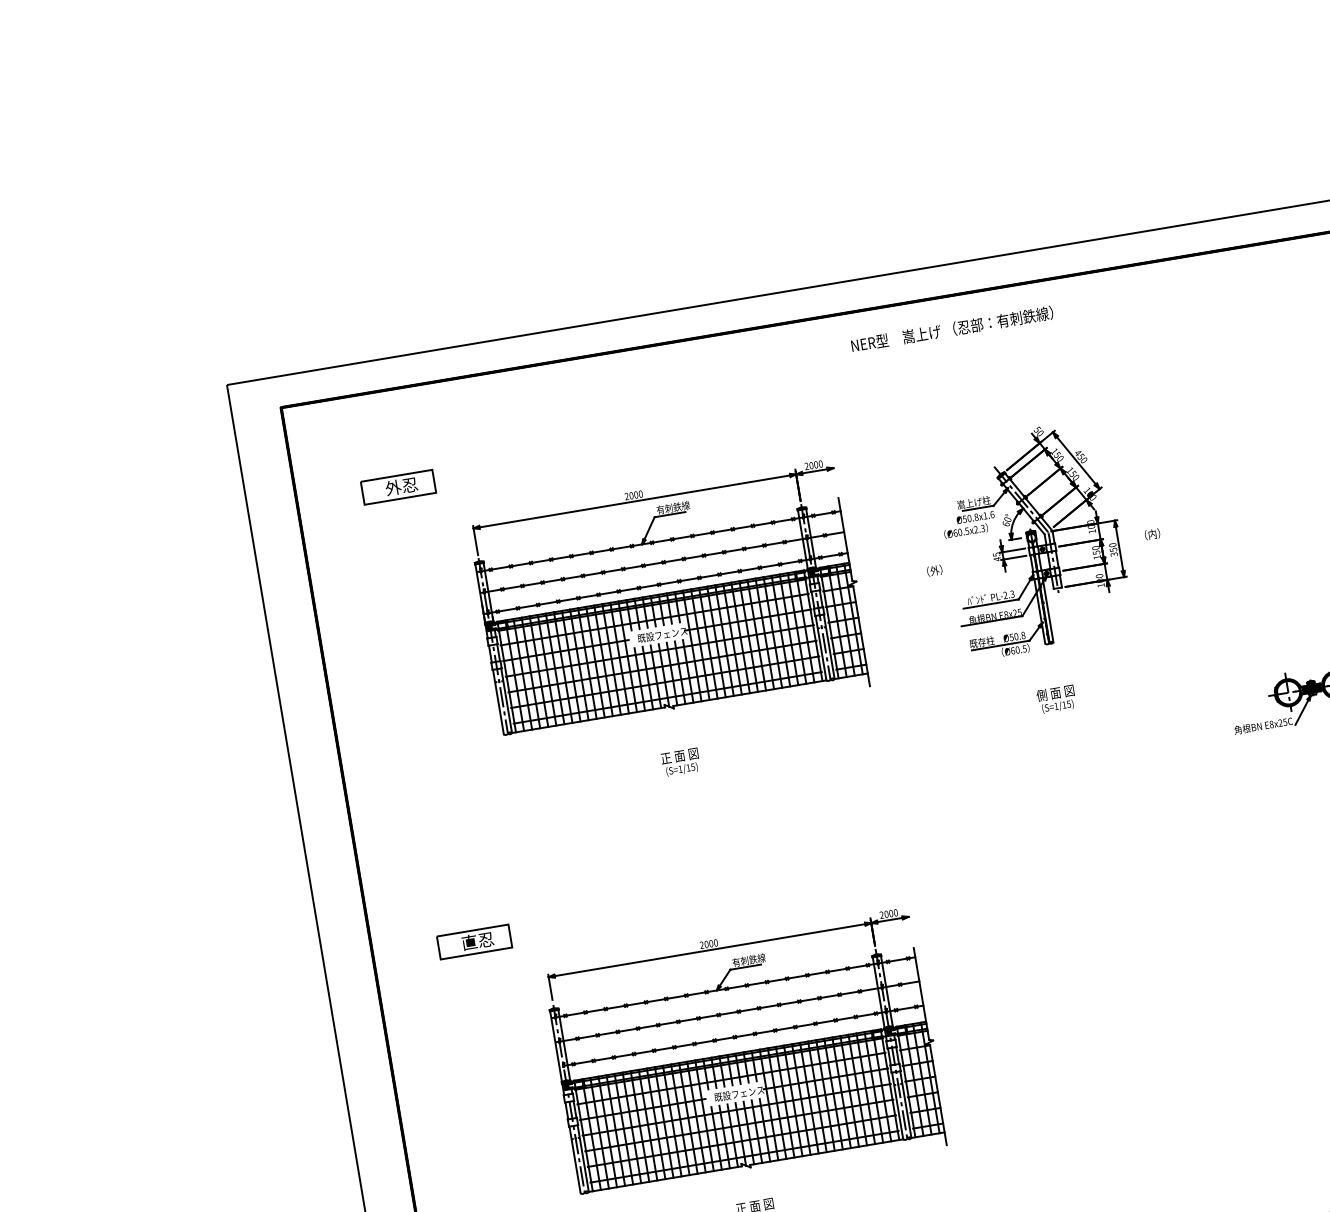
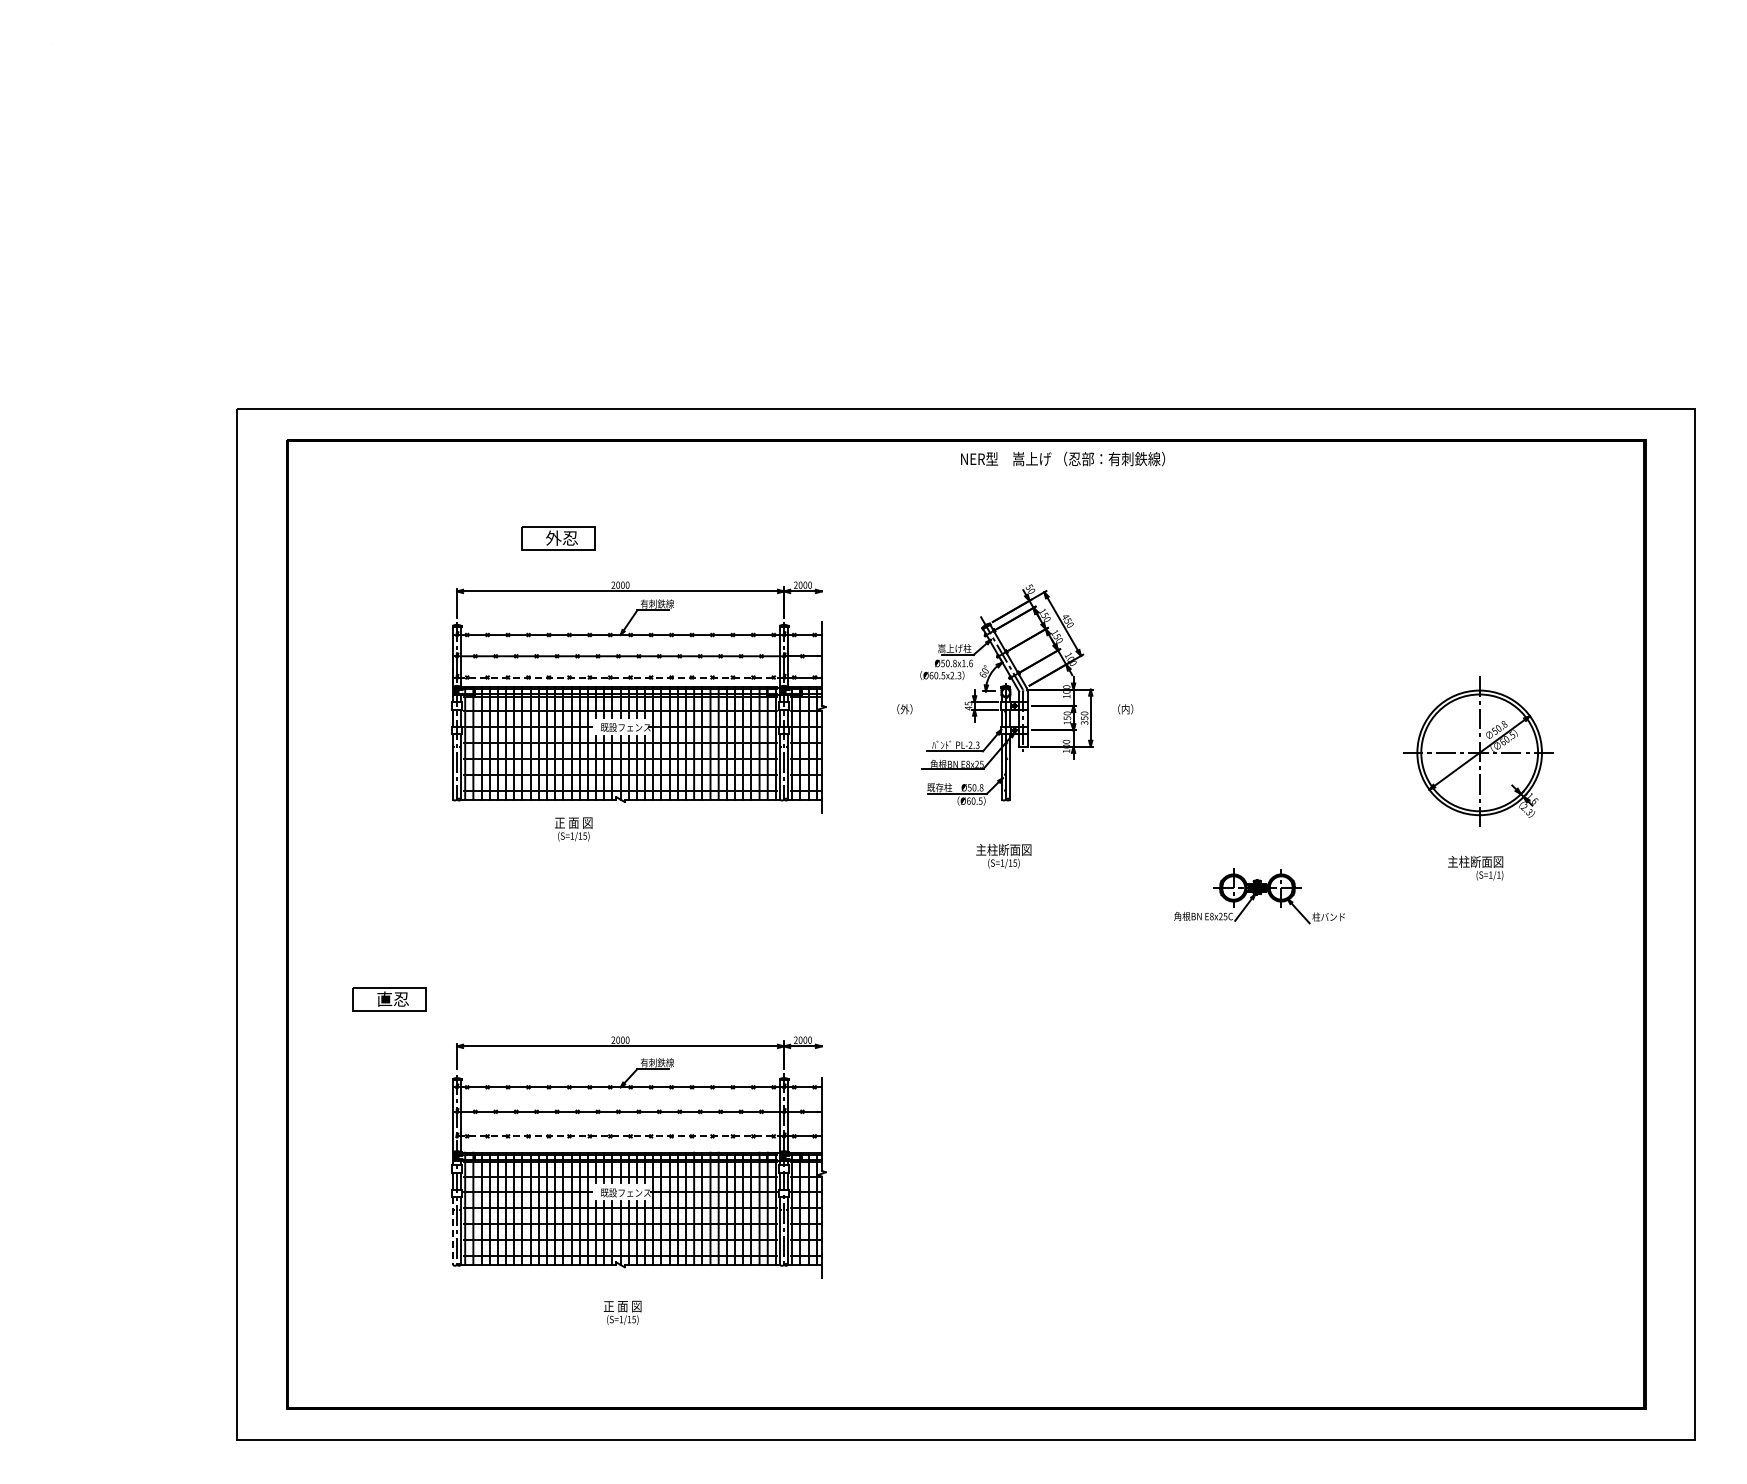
text: (952, 328) -> (1063, 458), moved
part: (398, 487) -> (558, 538), moved
line: (649, 586) -> (620, 677), solid -> dashed
text: (1055, 692) -> (1003, 849), 側 面 図 -> 主柱断面図
text: (680, 762) -> (573, 829), moved
line: (724, 1039) -> (620, 1136), solid -> dashed
line: (574, 1160) -> (452, 1231), solid -> dashed

